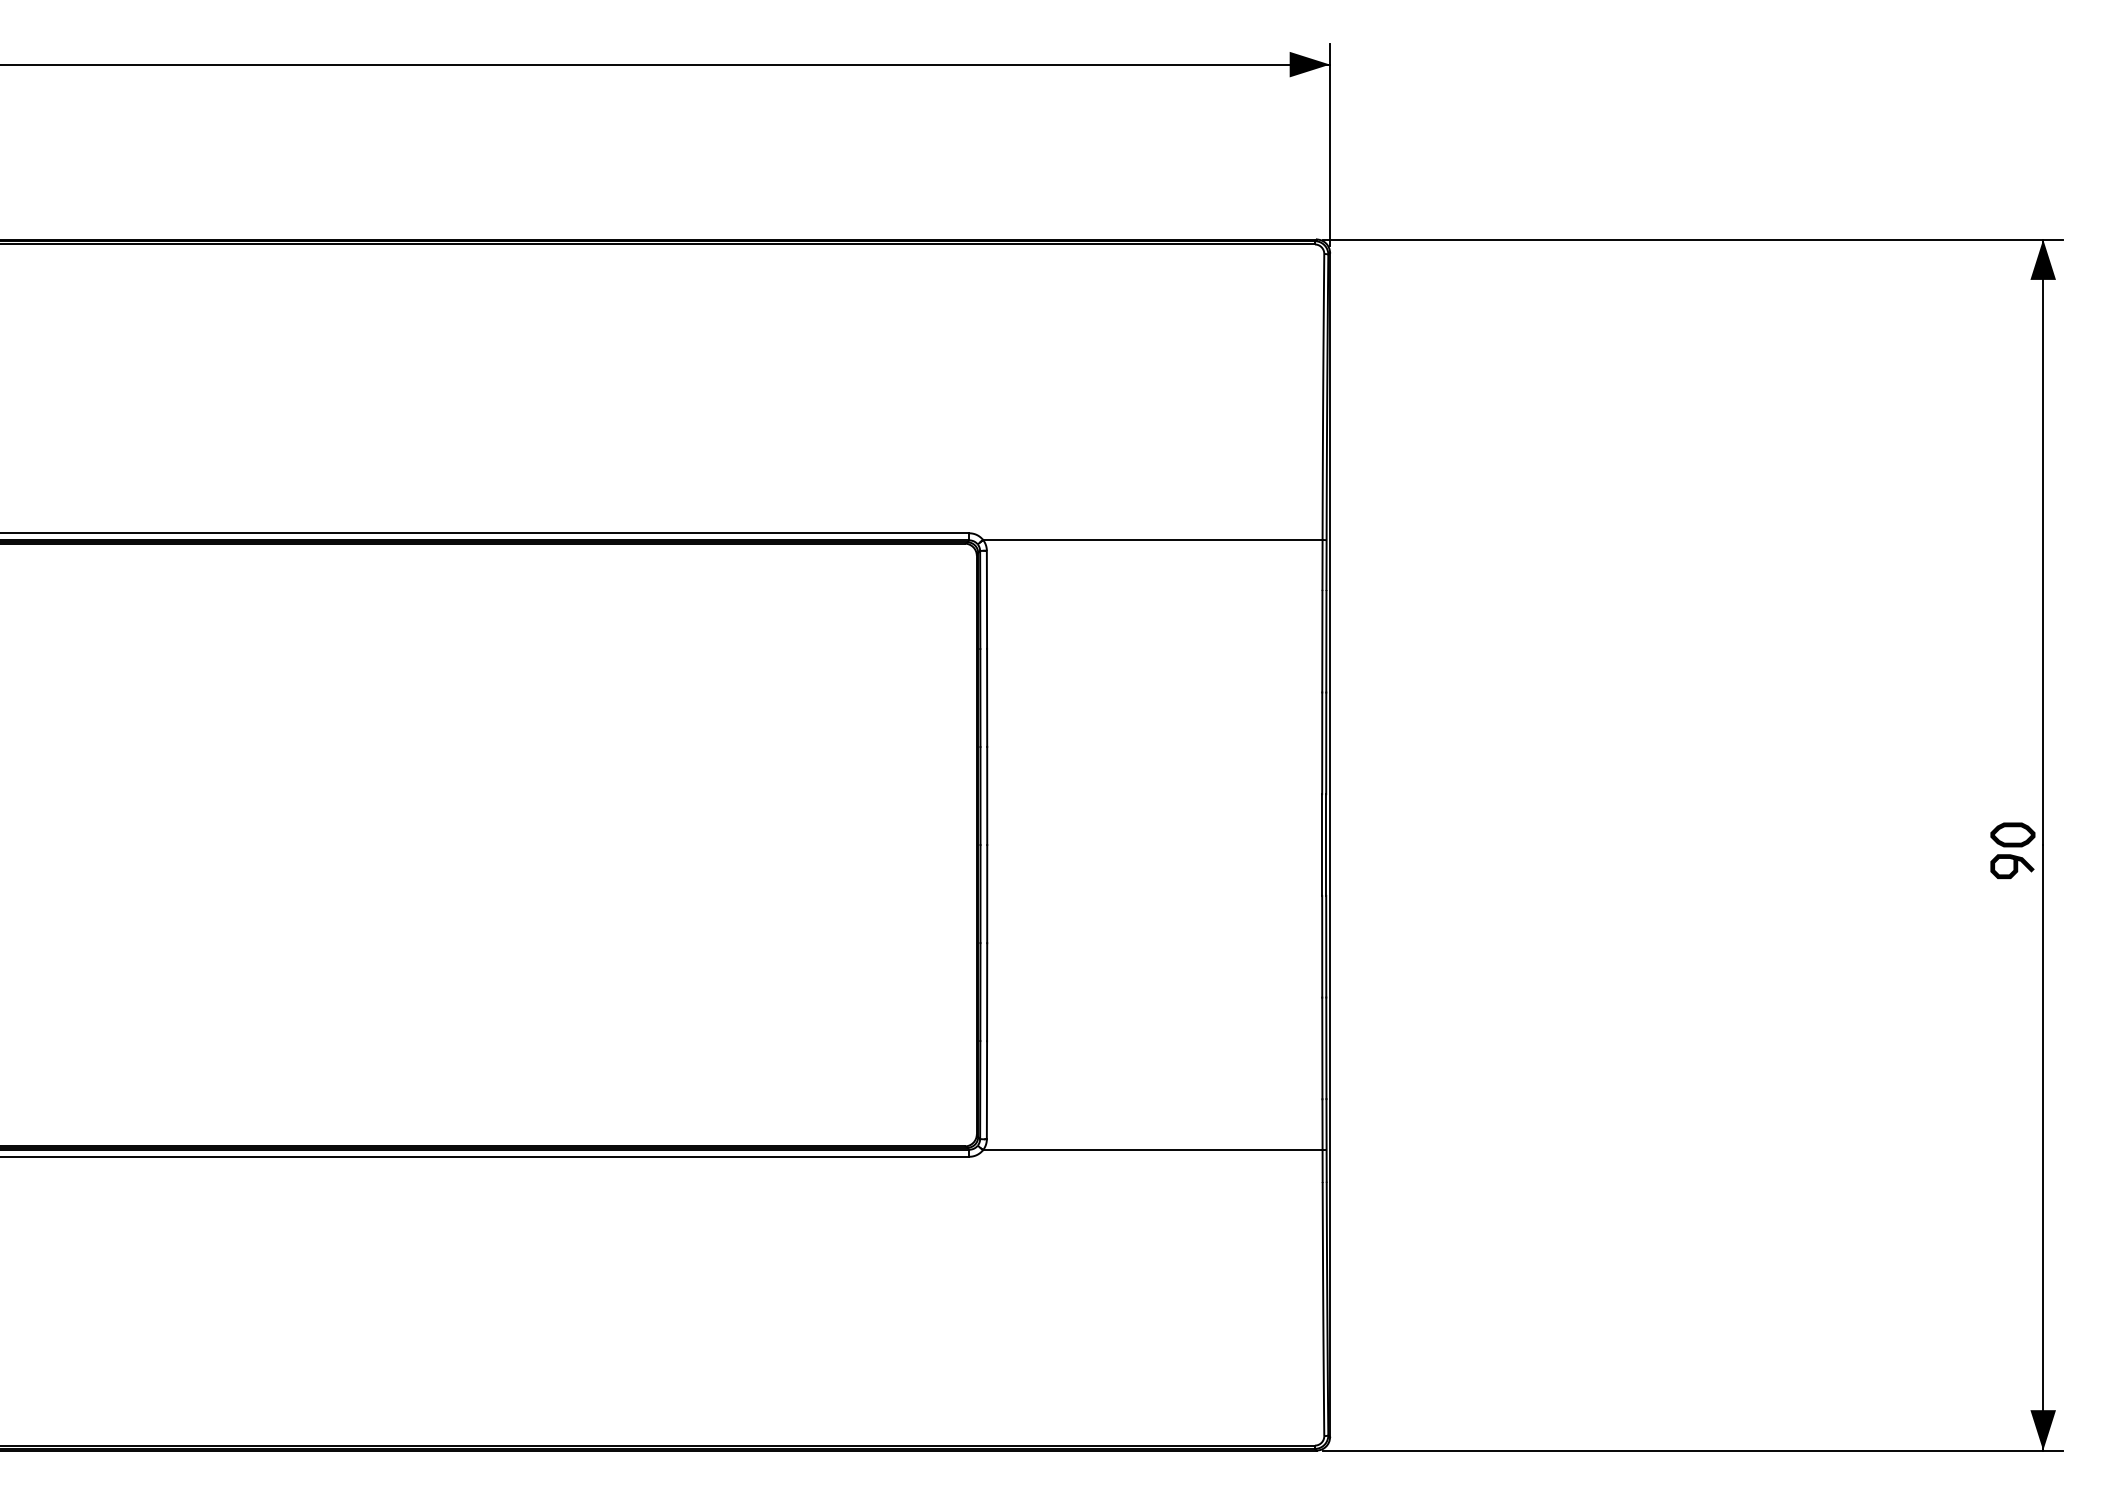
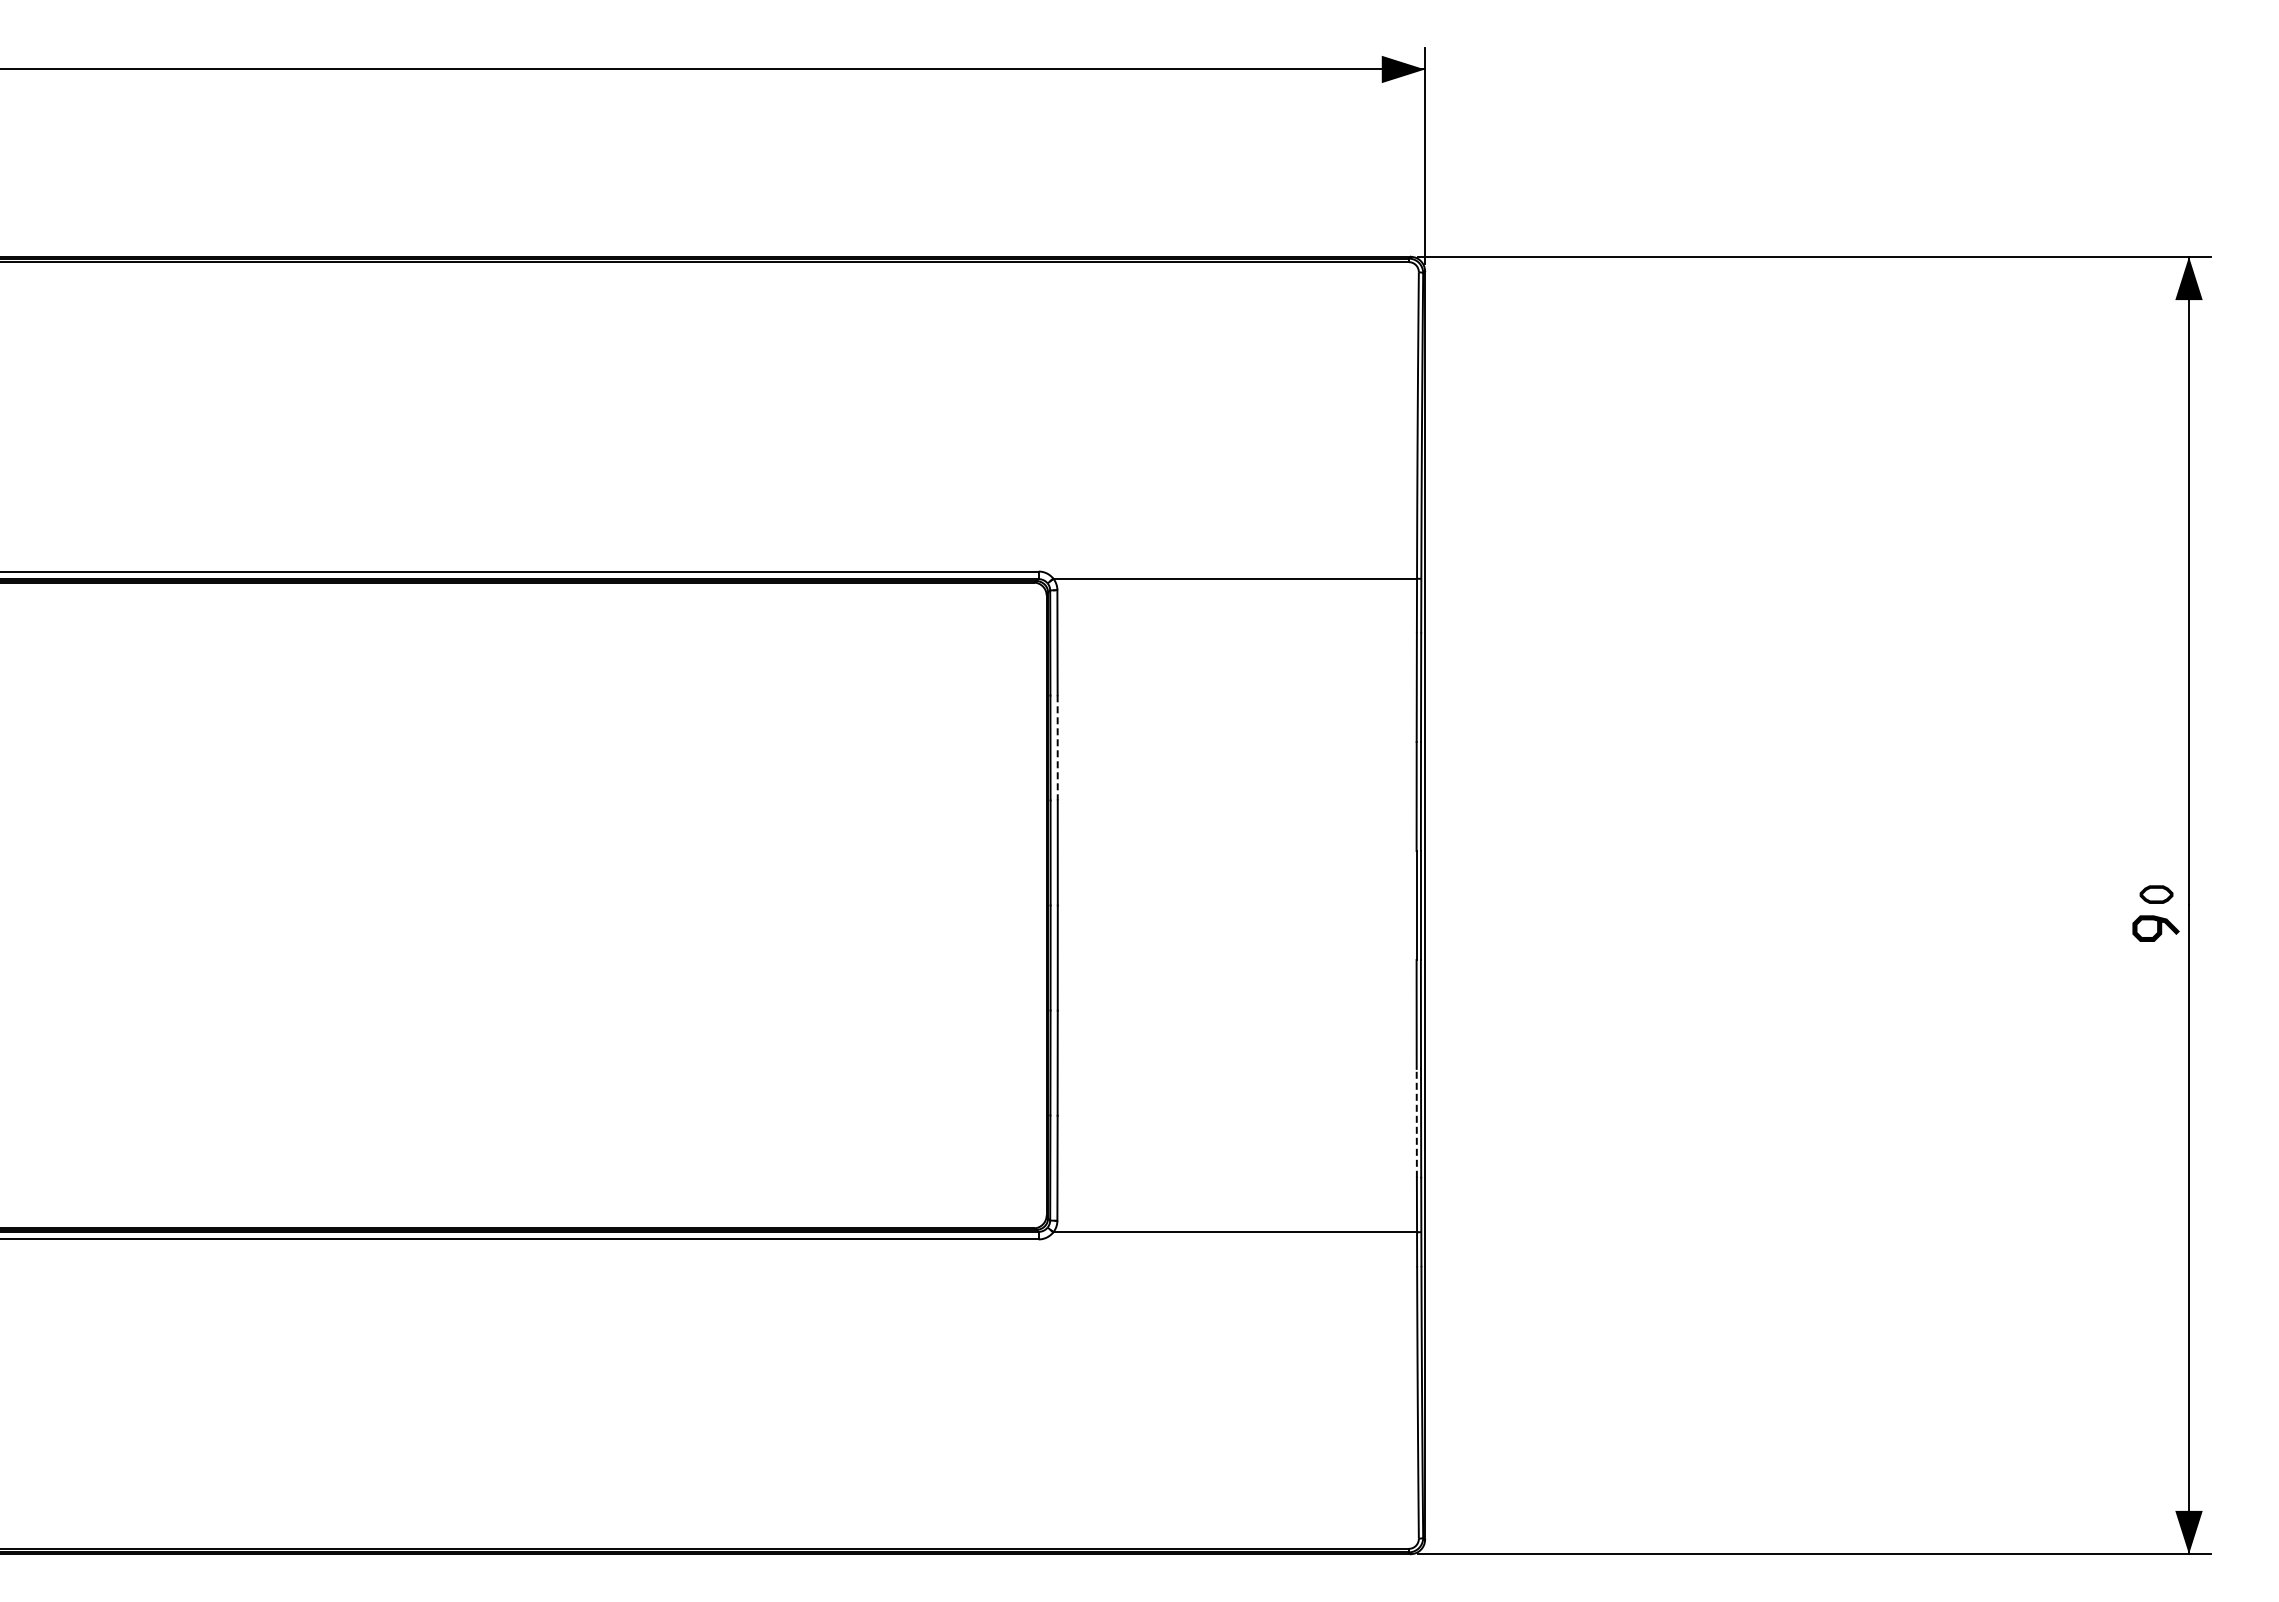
line: (986, 697) -> (1057, 747), solid -> dashed
part: (2012, 834) -> (2156, 894), size x0.7
line: (1322, 1047) -> (1416, 1122), solid -> dashed

